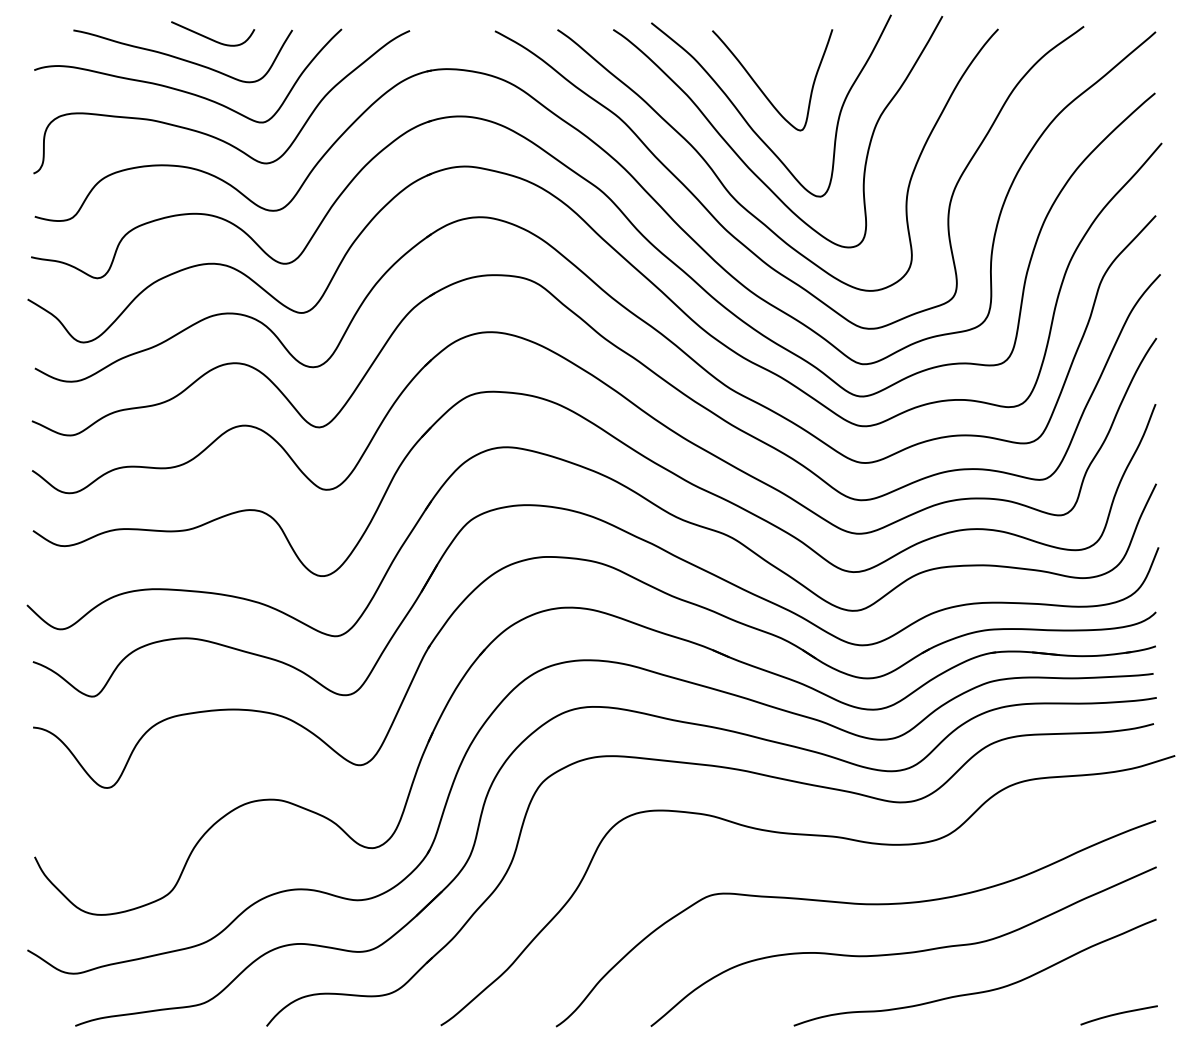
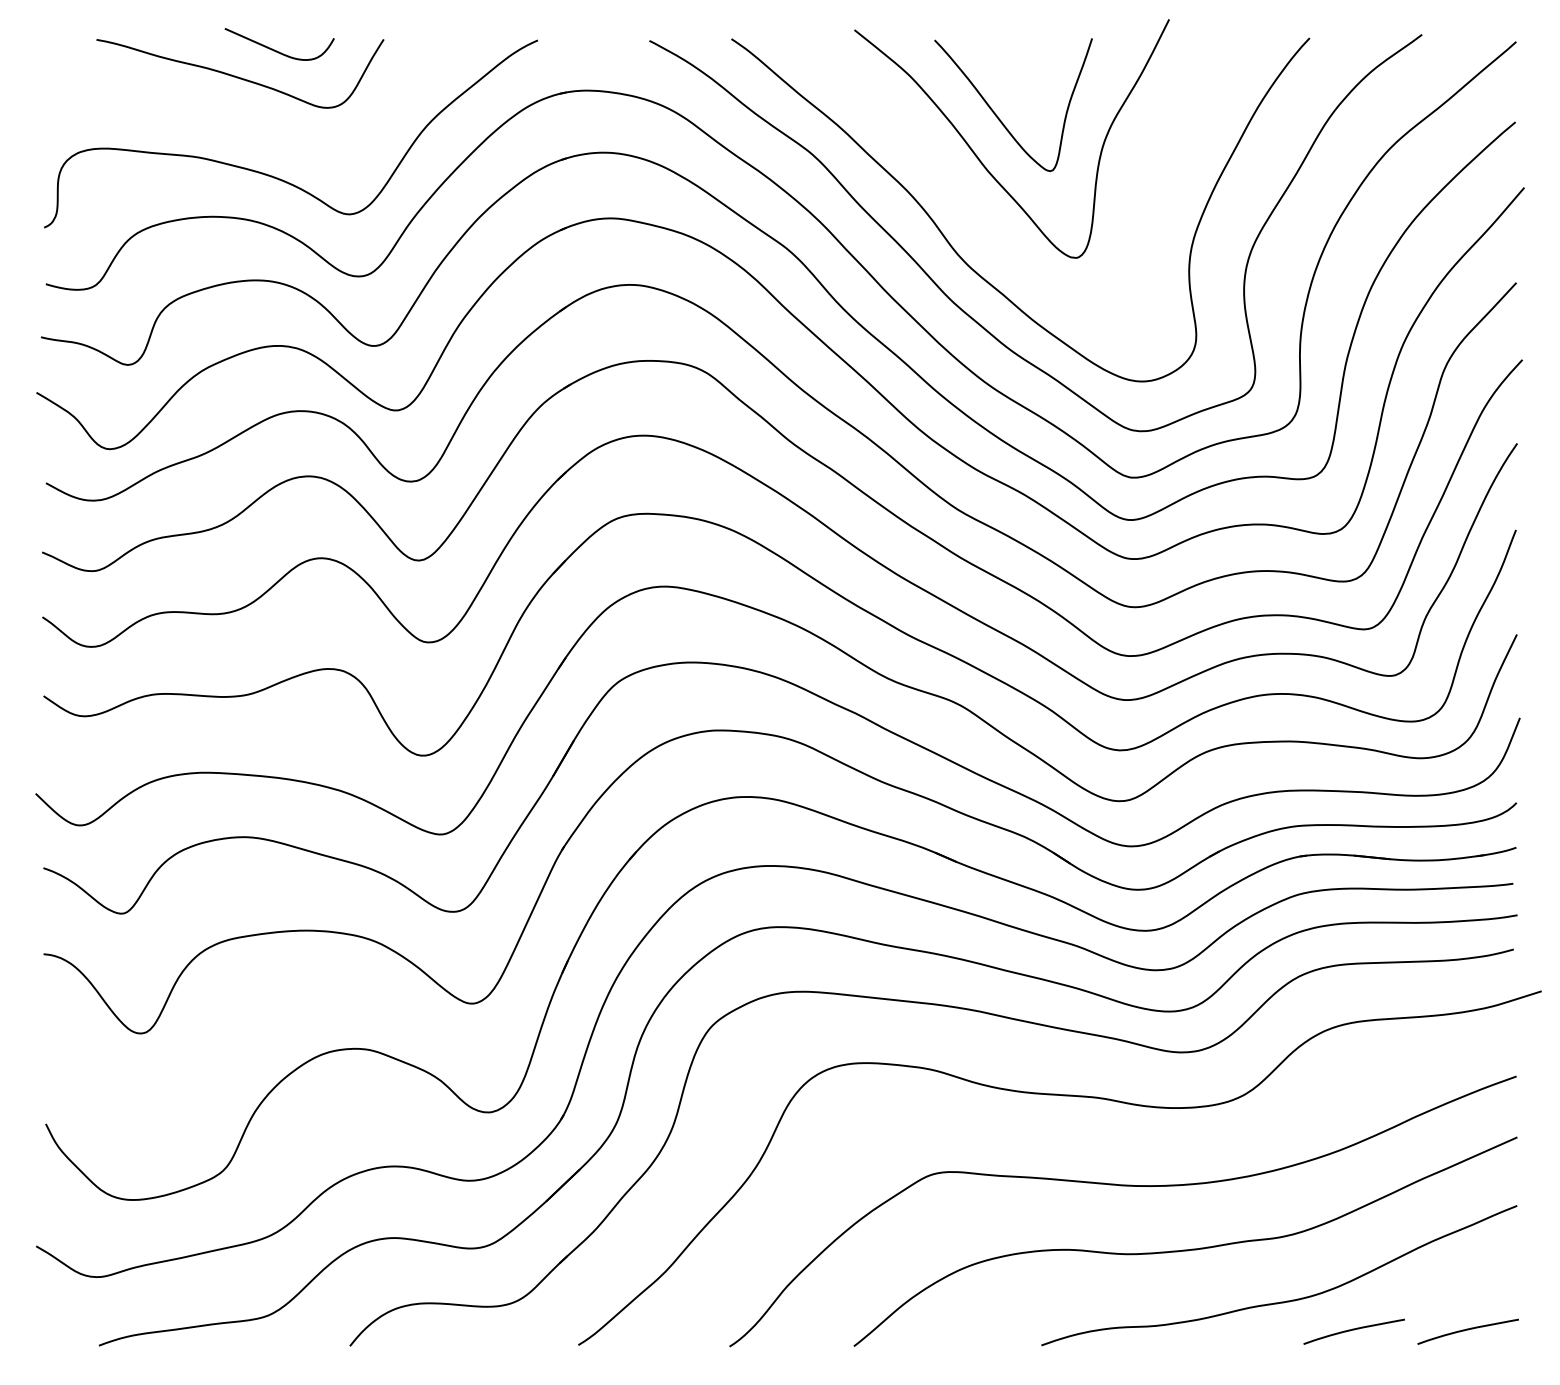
curve: (183, 90) -> (240, 118), removed
curve: (742, 158) -> (973, 208), removed
curve: (1031, 1014) -> (1353, 1330), added

